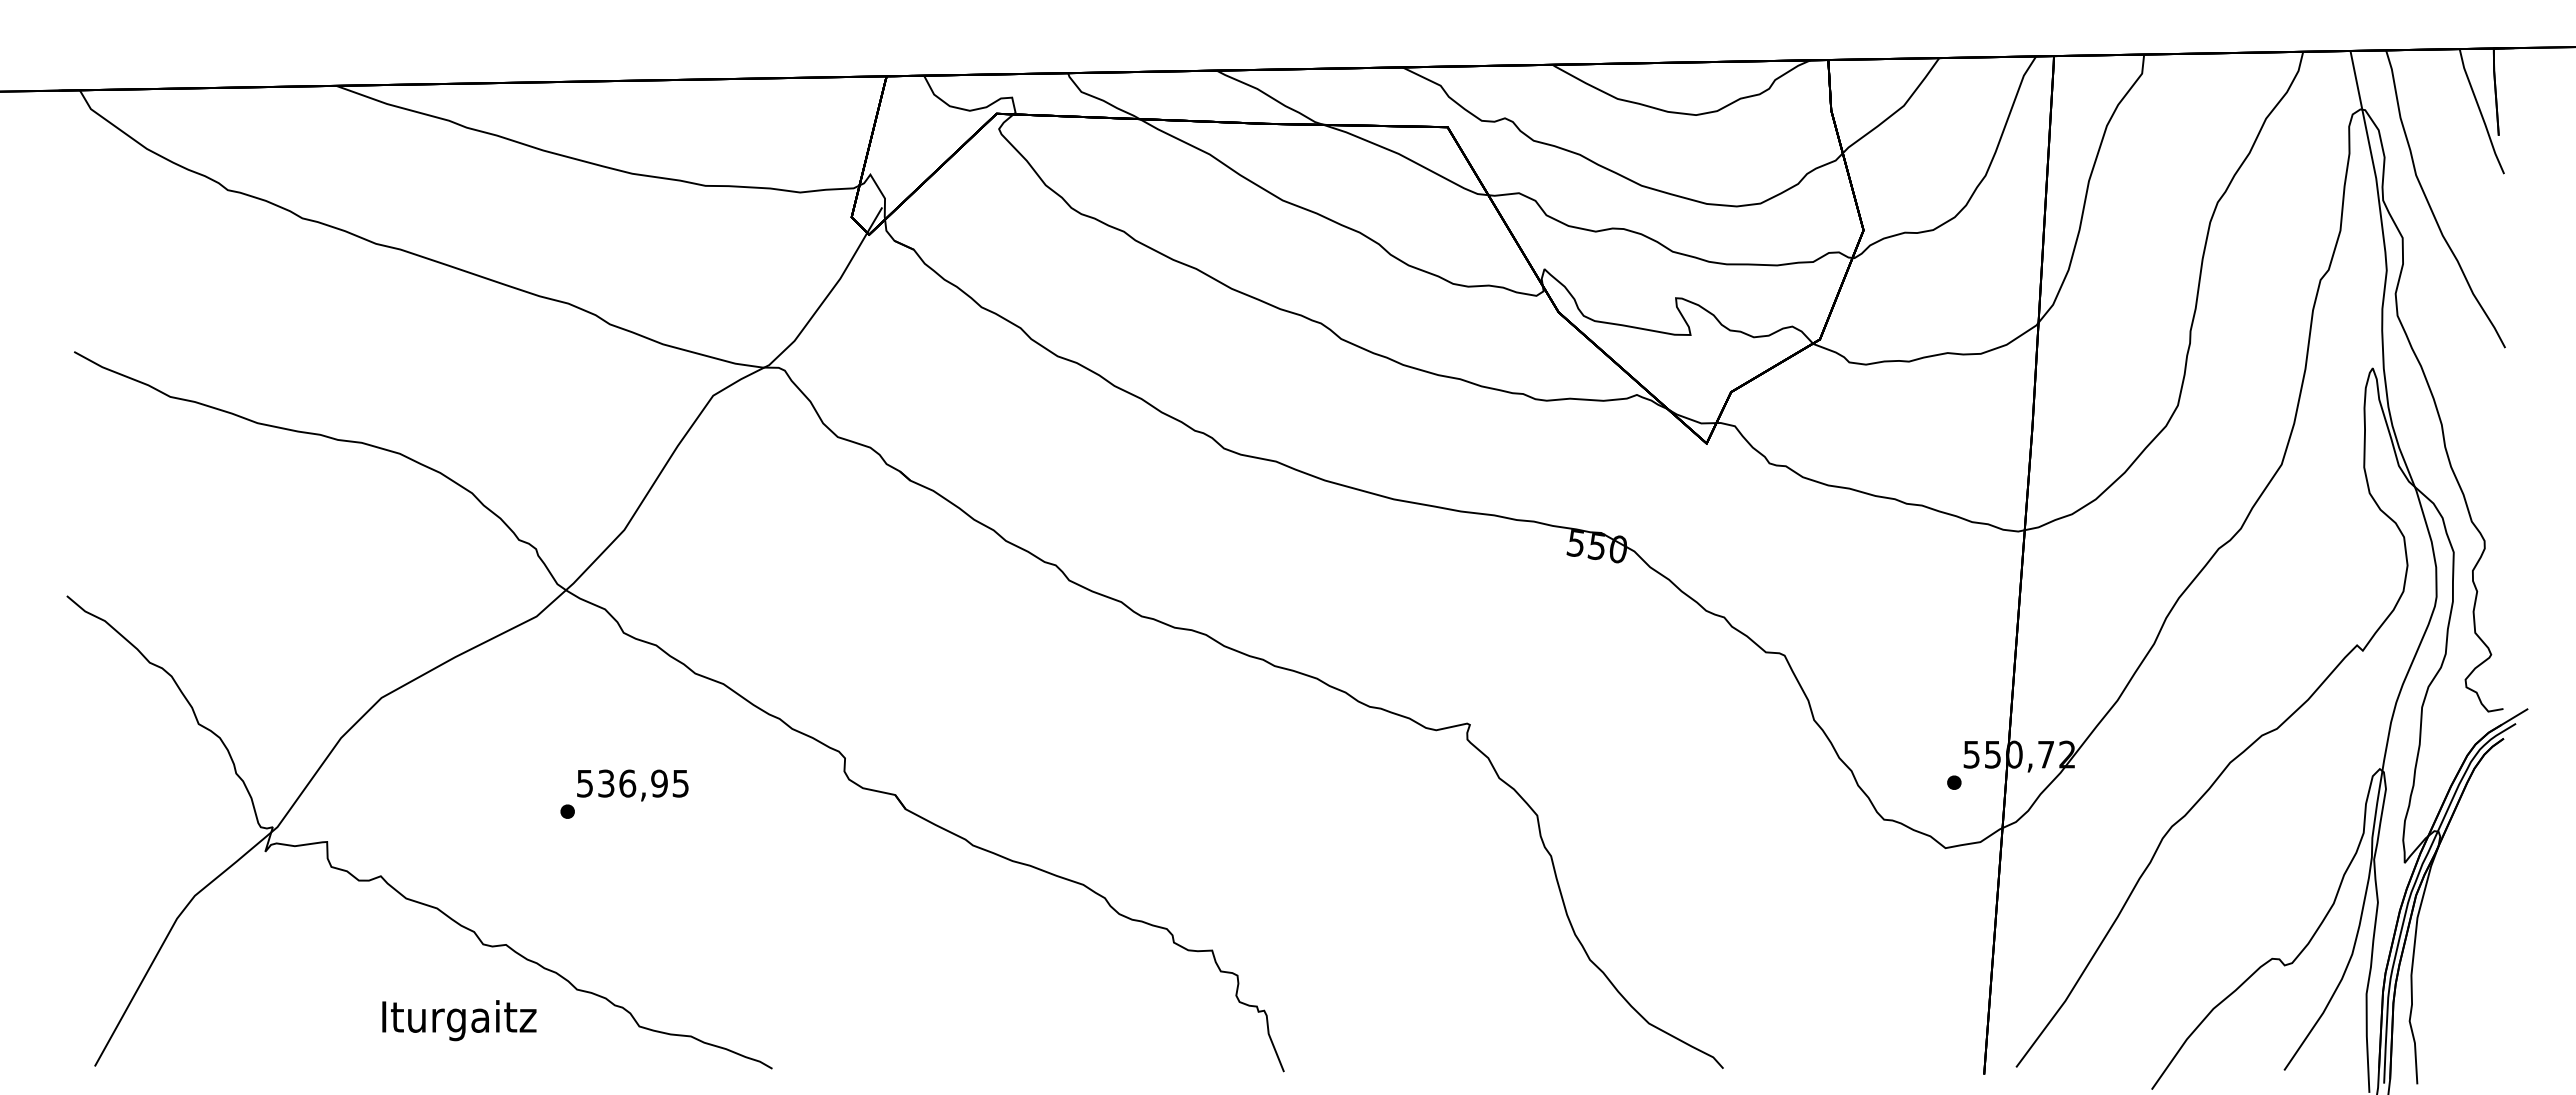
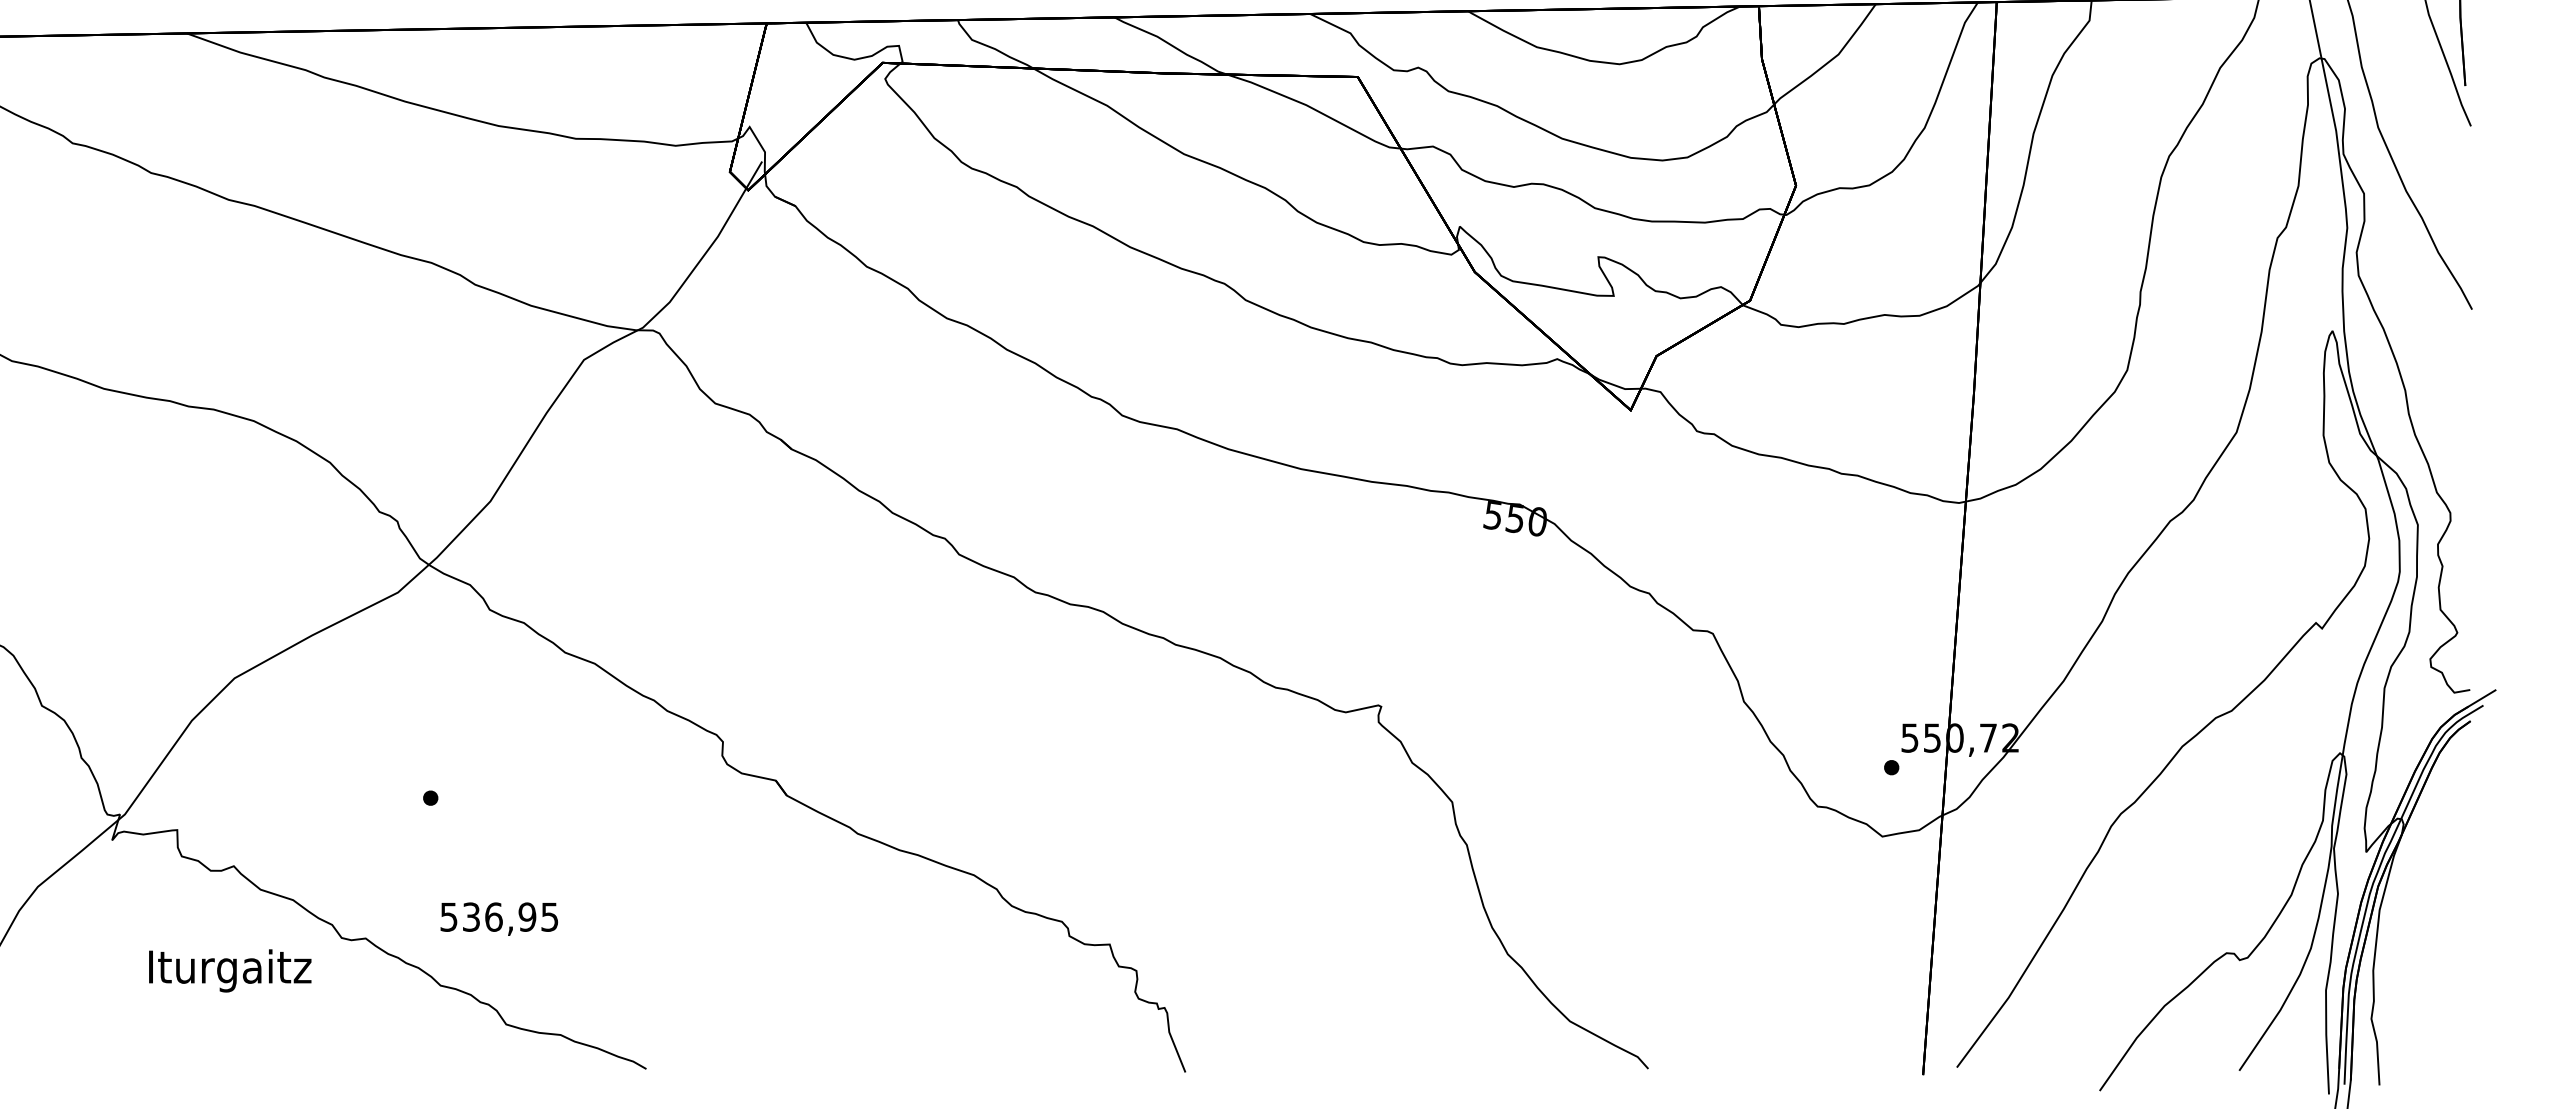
text: (632, 785) -> (498, 919), moved
text: (459, 1020) -> (230, 970), moved

